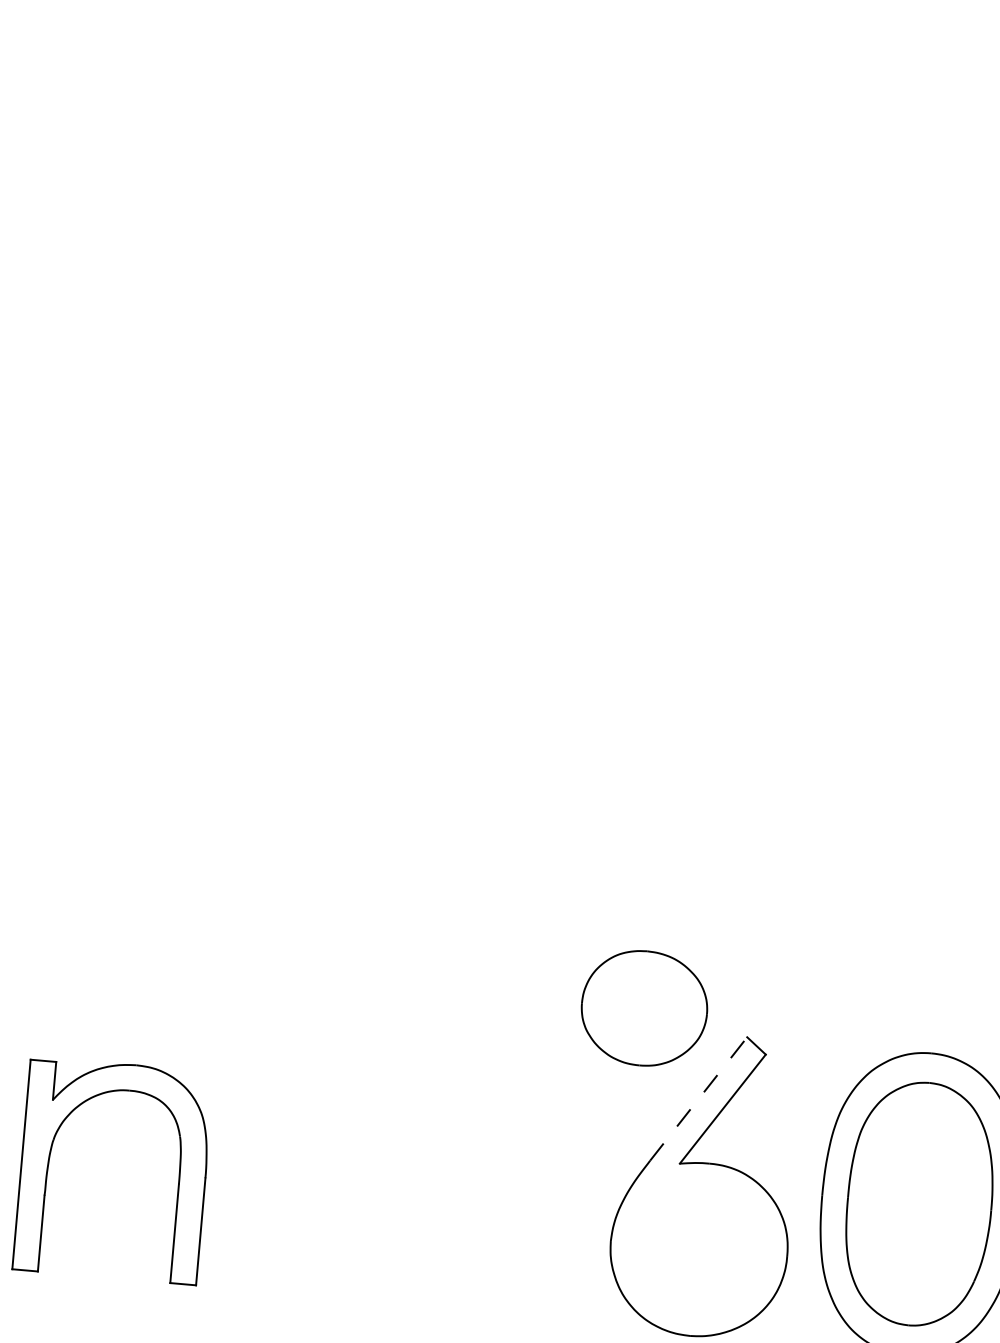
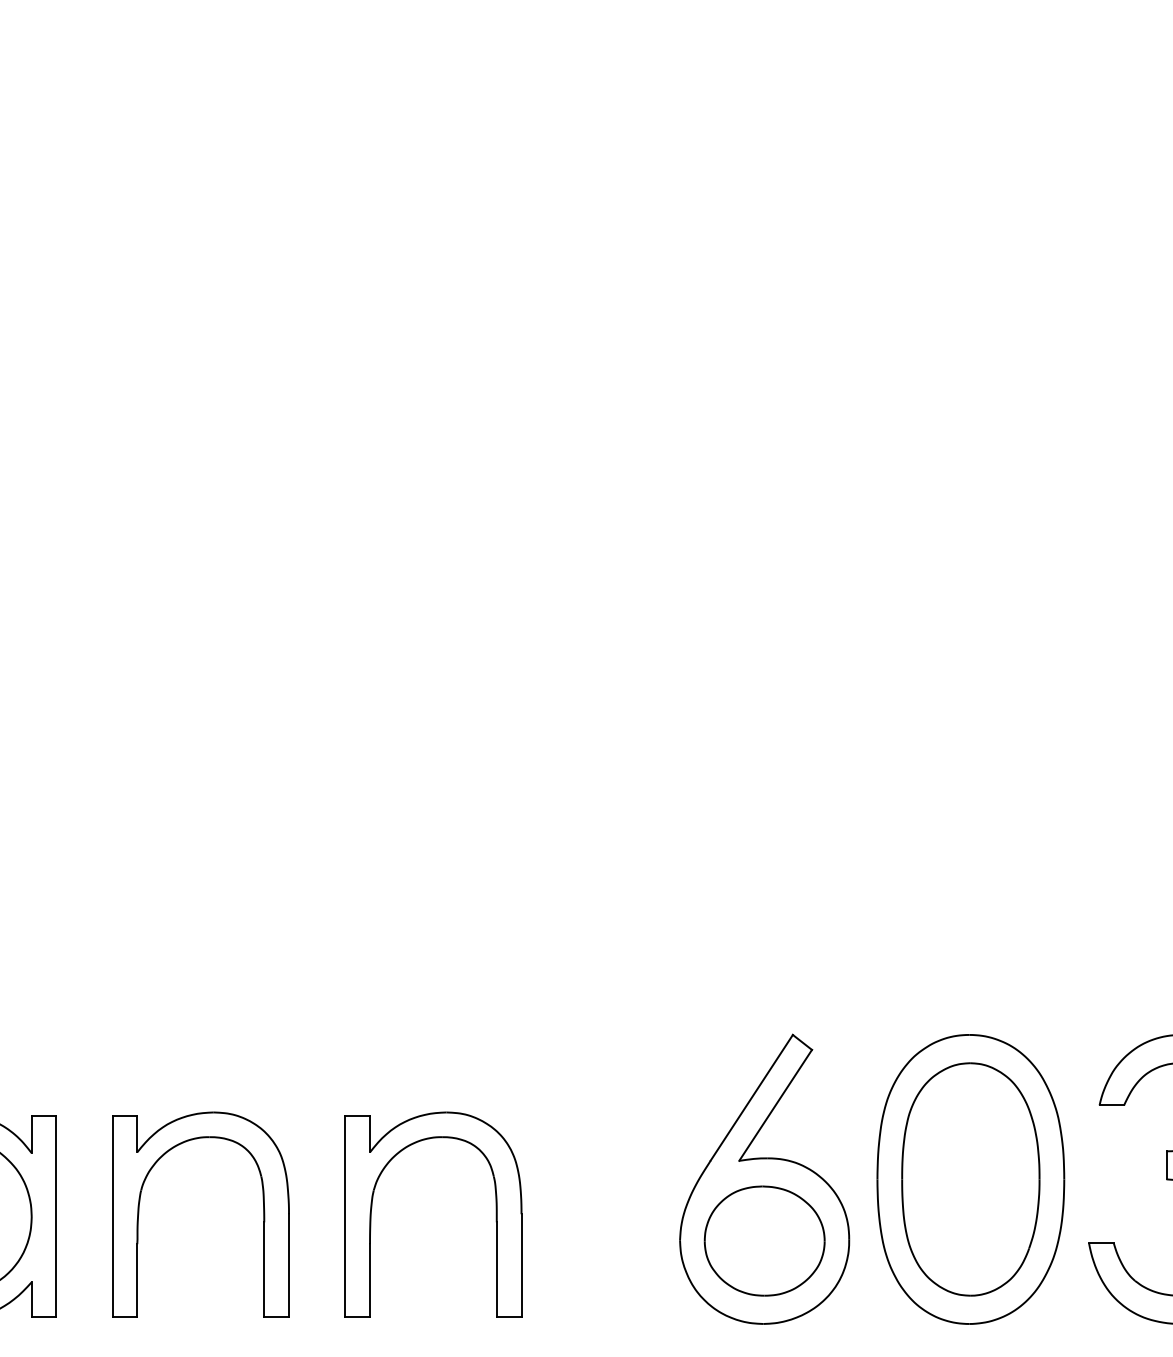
part: (644, 1007) -> (764, 1240), moved
line: (698, 1098) -> (751, 1097), dashed -> solid
part: (293, 1179) -> (372, 1208), added

